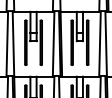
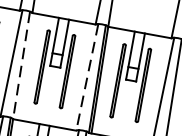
line: (13, 43) -> (21, 64), solid -> dashed
line: (53, 43) -> (87, 76), solid -> dashed

